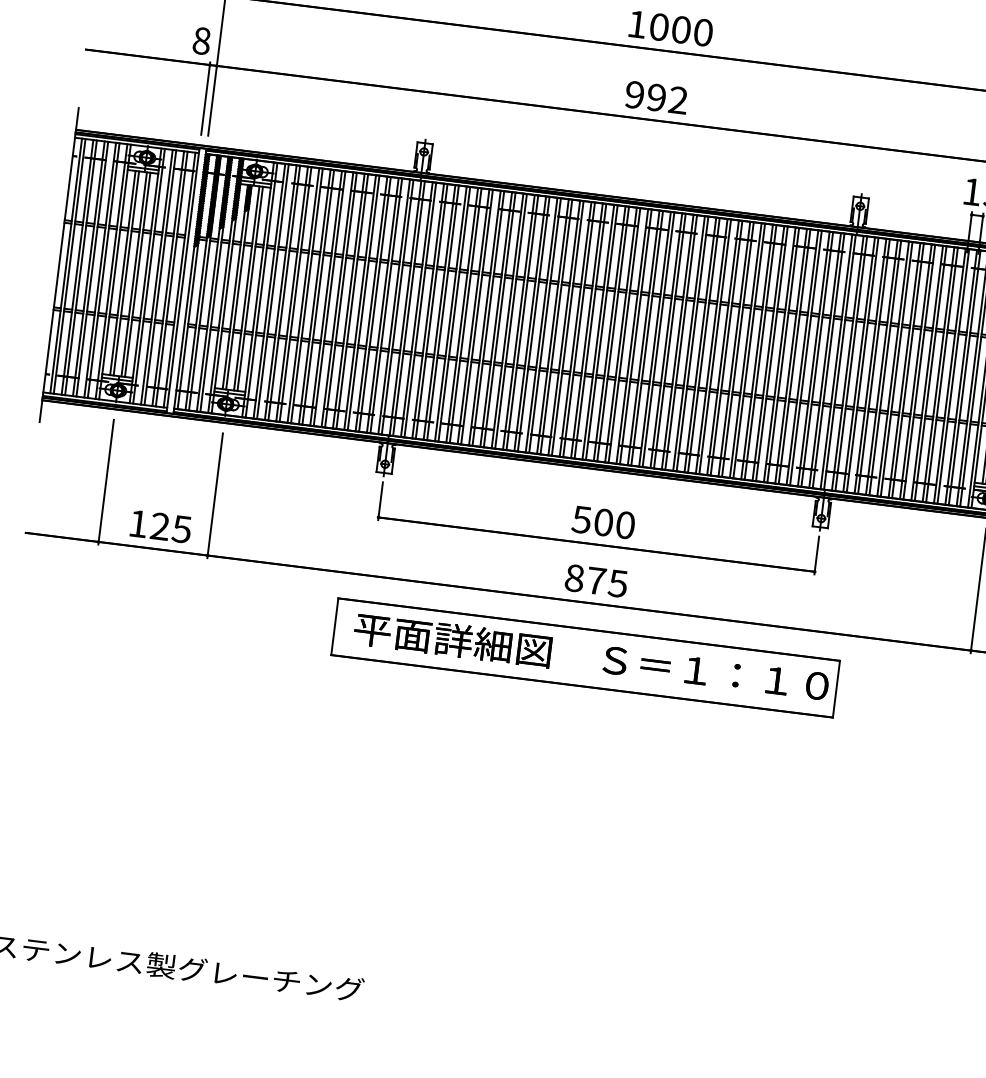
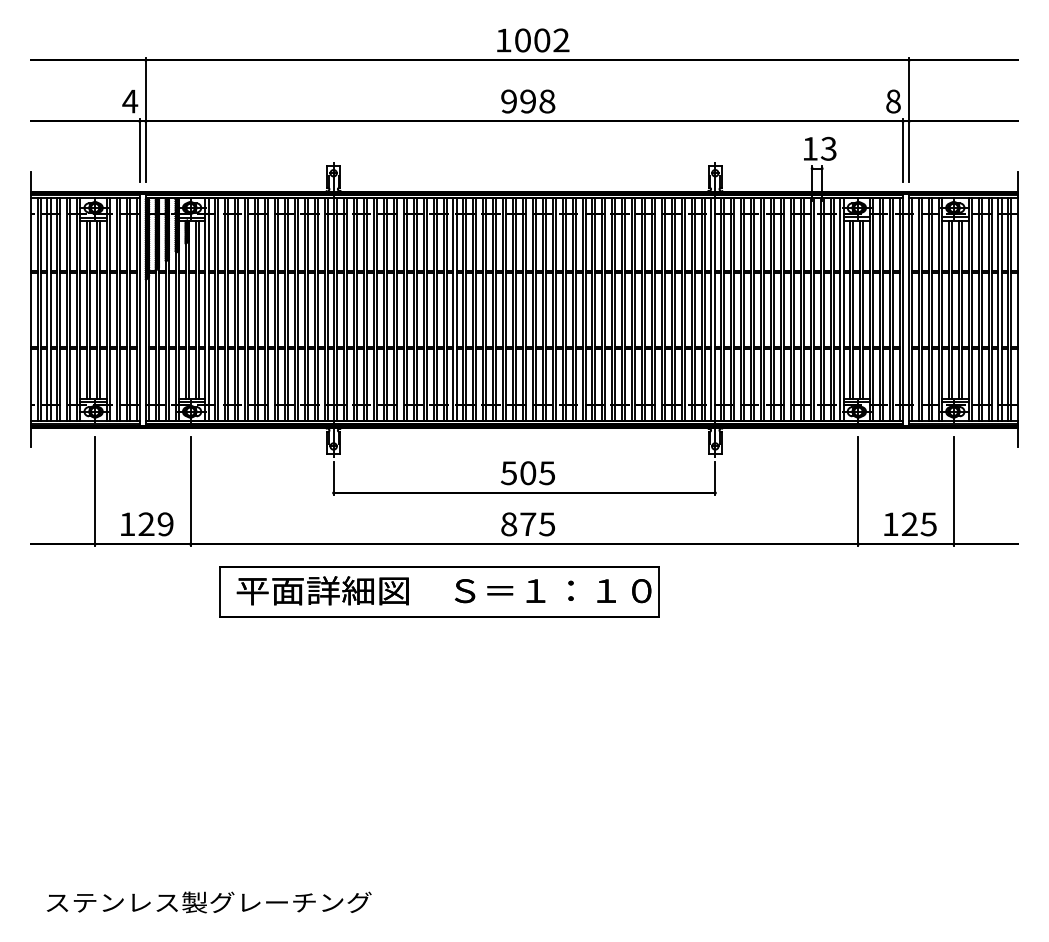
text: (703, 32) -> (561, 40), 1000 -> 1002
text: (202, 41) -> (130, 101), 8 -> 4
text: (678, 100) -> (547, 101), 992 -> 998
text: (625, 525) -> (547, 473), 500 -> 505
text: (181, 529) -> (165, 524), 125 -> 129
part: (586, 657) -> (439, 591), moved

